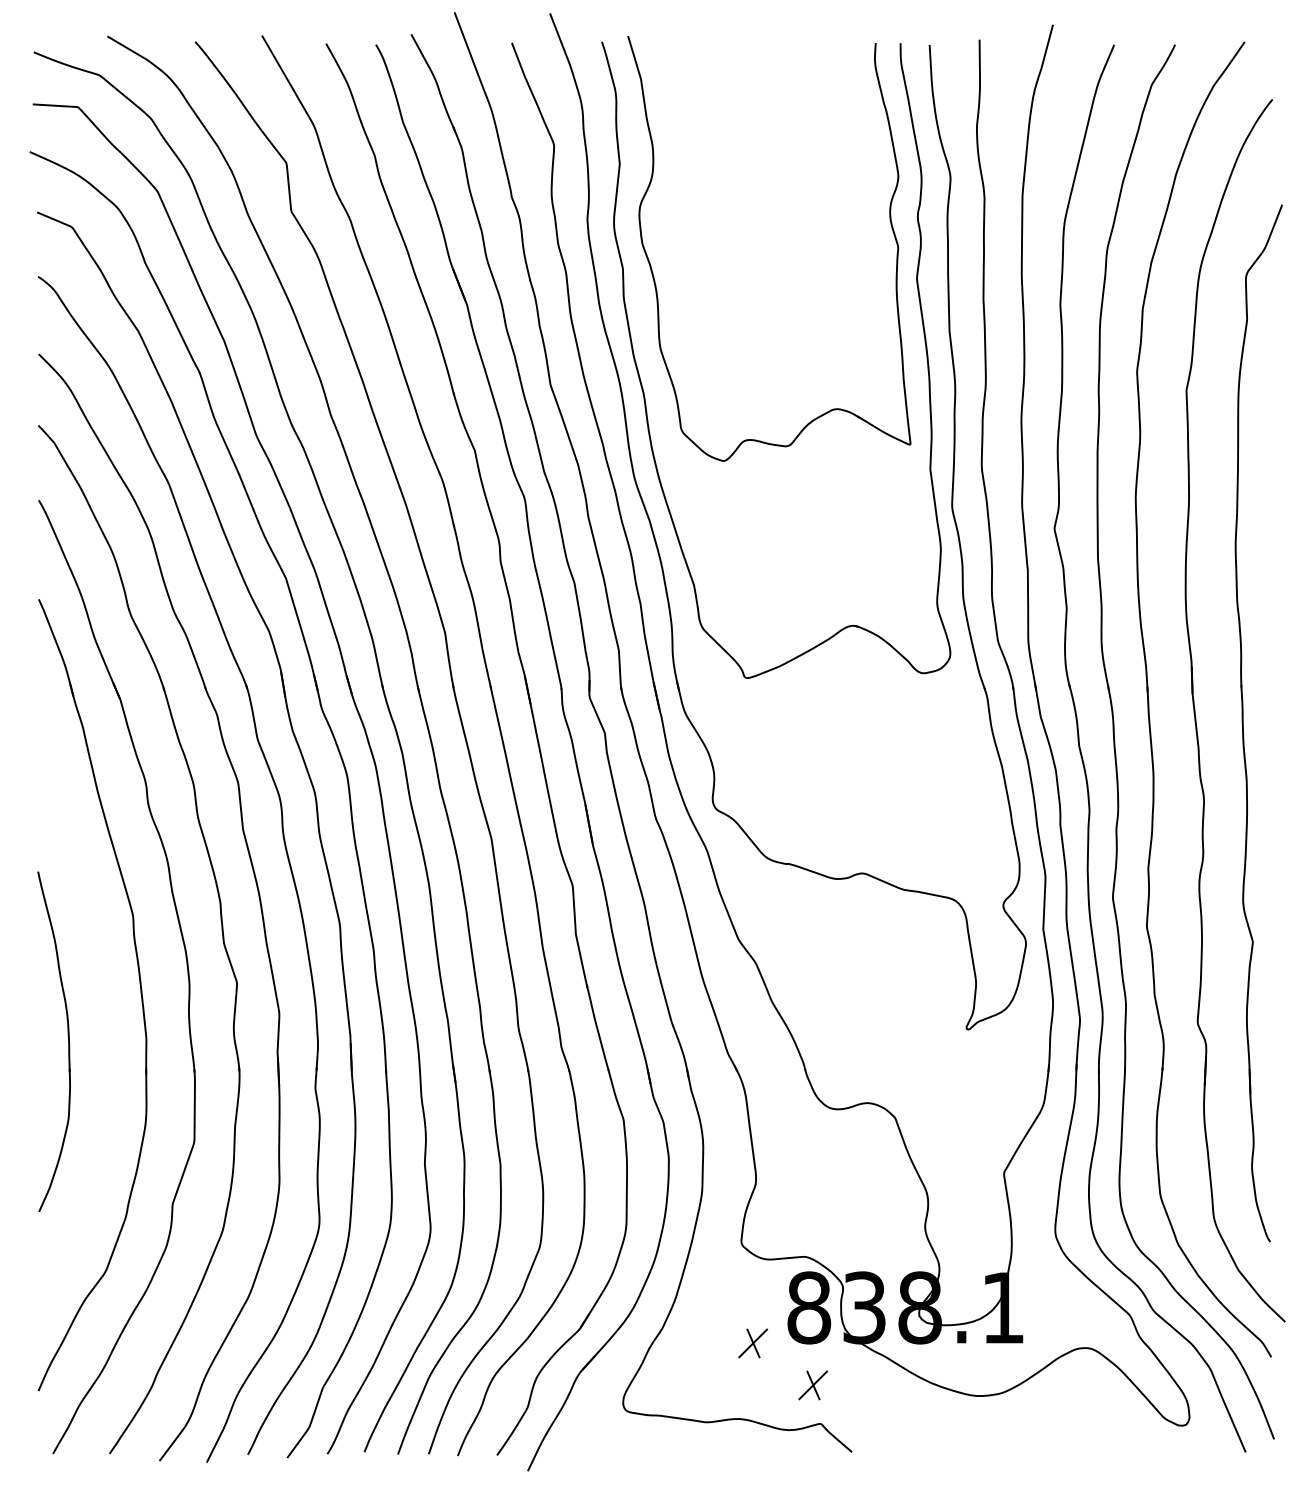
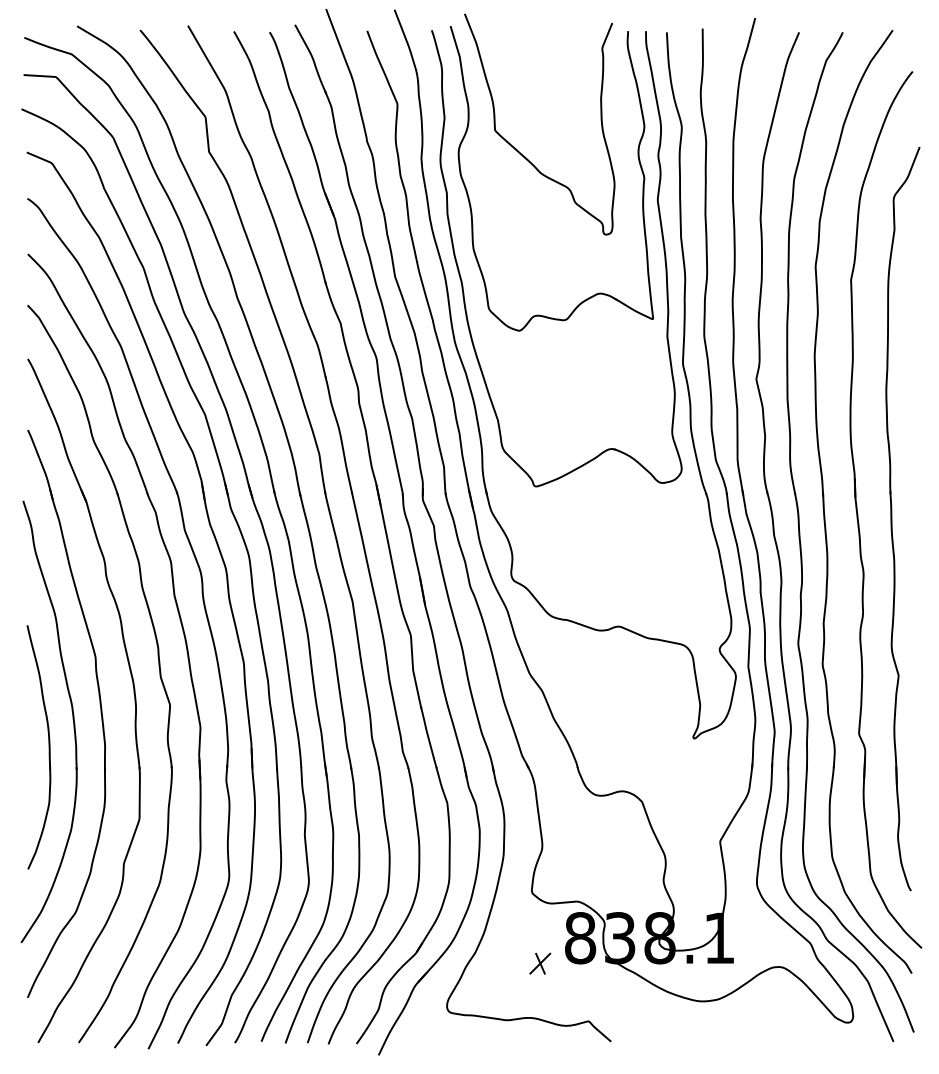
curve: (722, 209) -> (518, 150), added
part: (101, 1003) -> (72, 719), added
part: (813, 1385) -> (583, 993), removed

